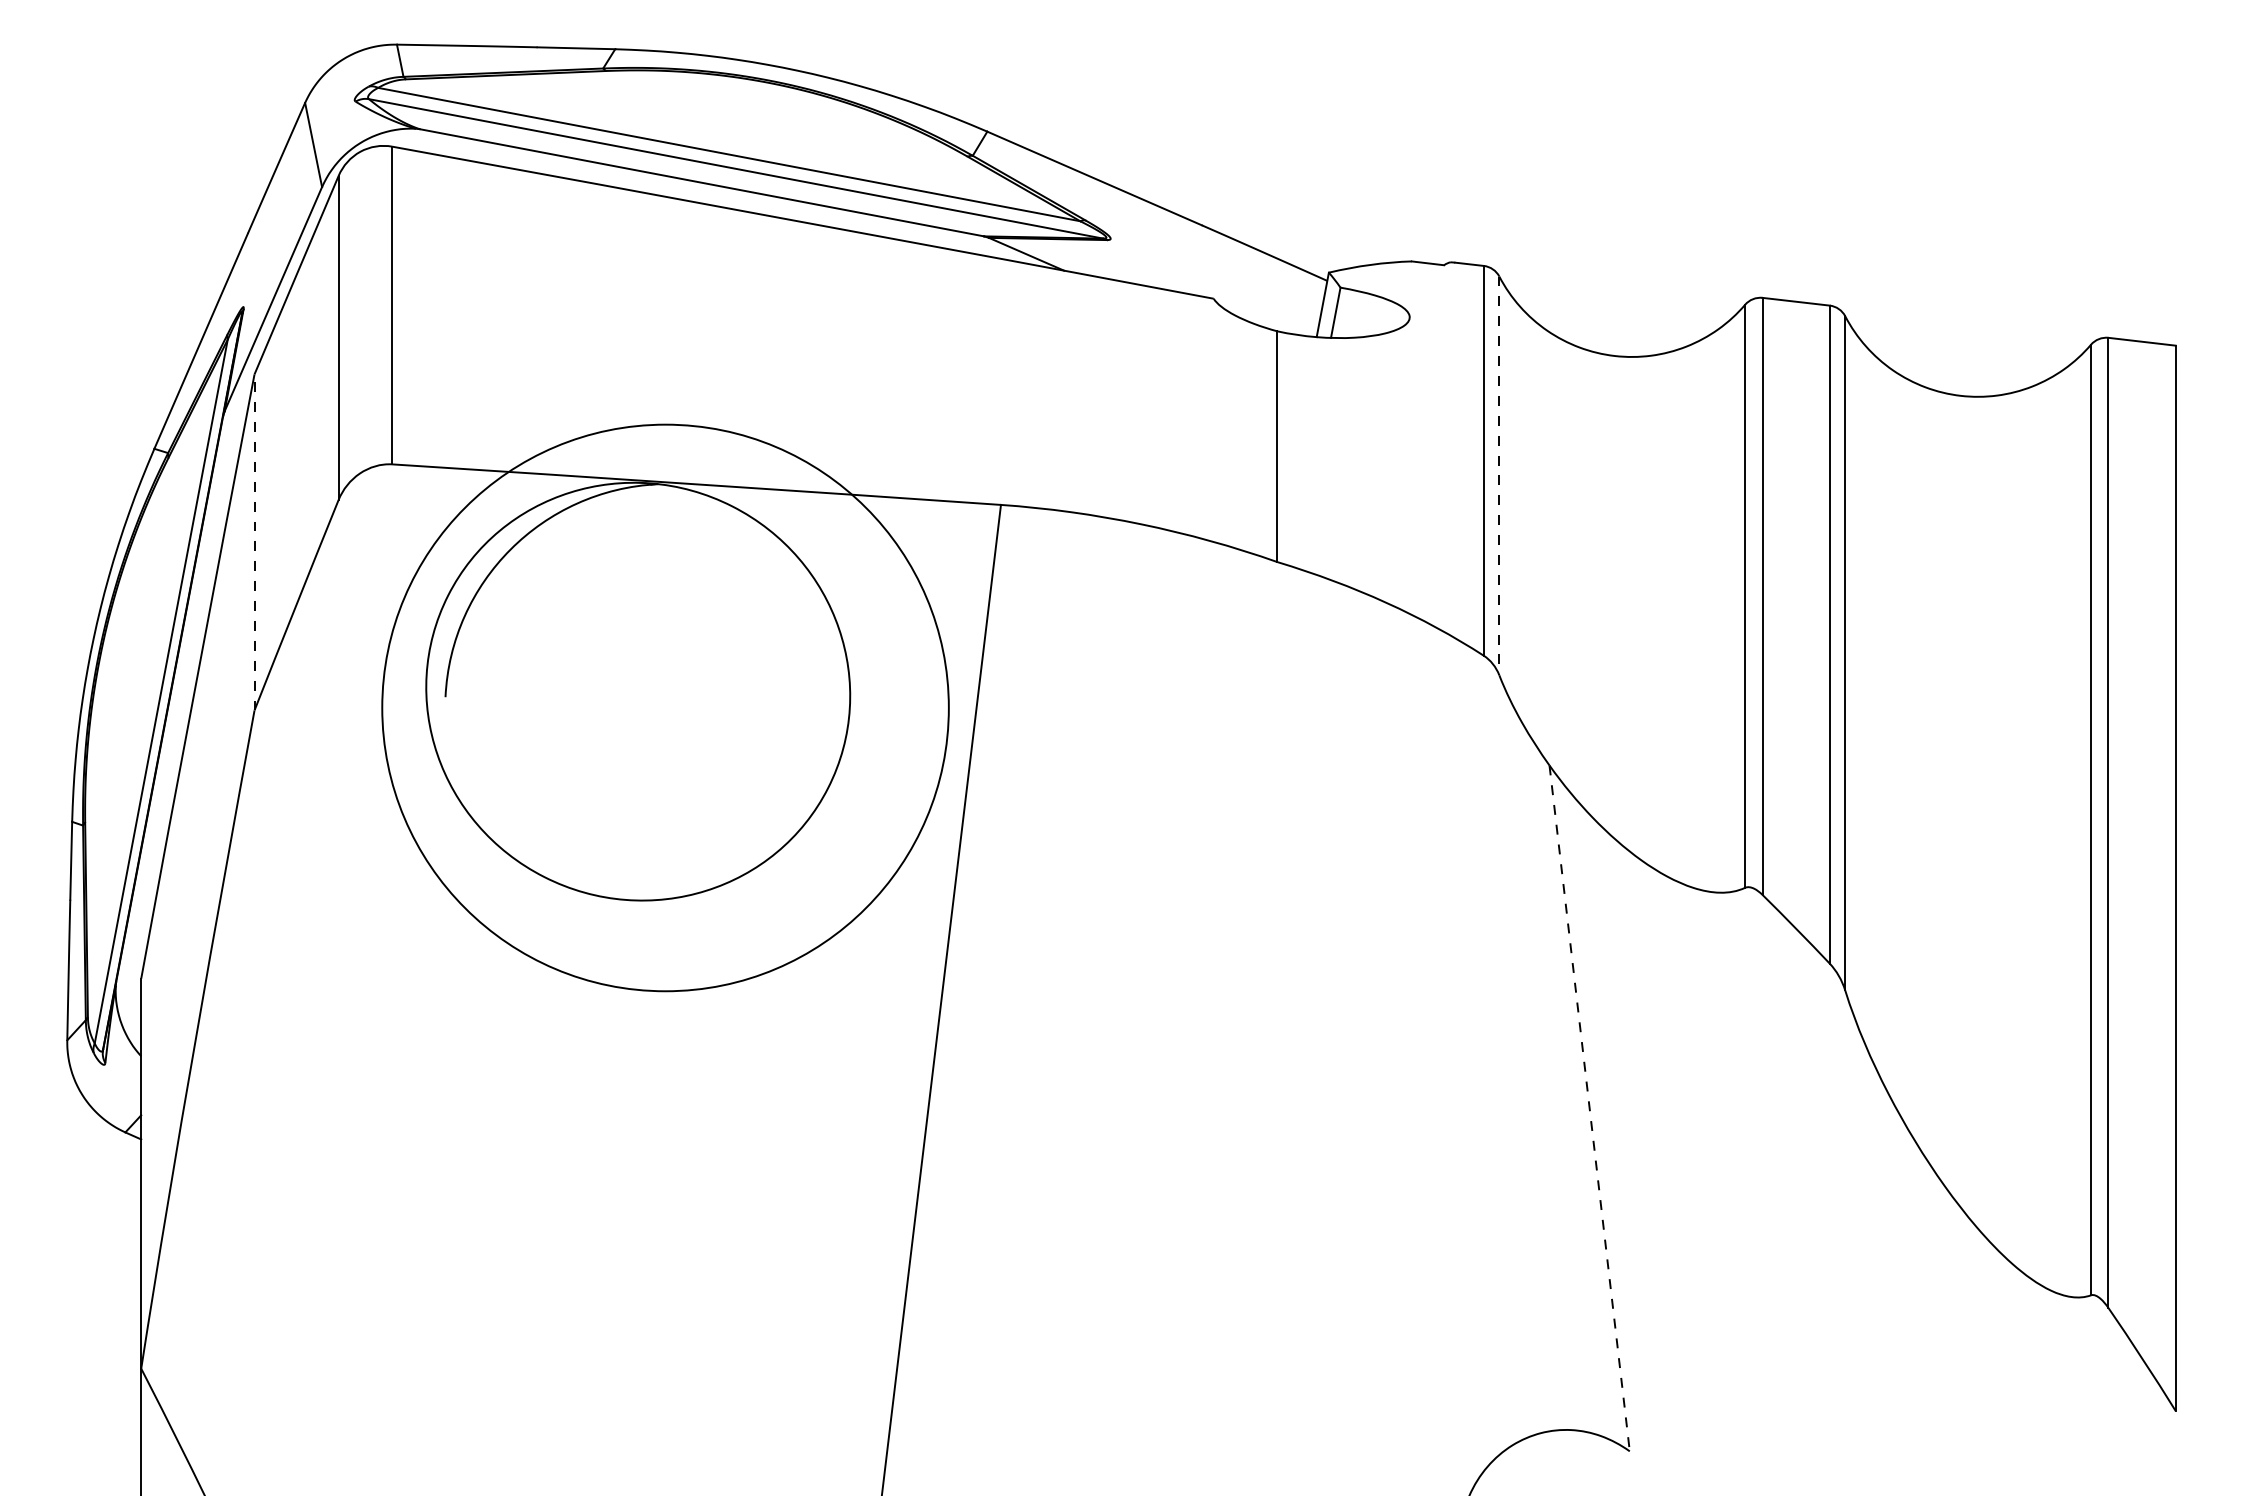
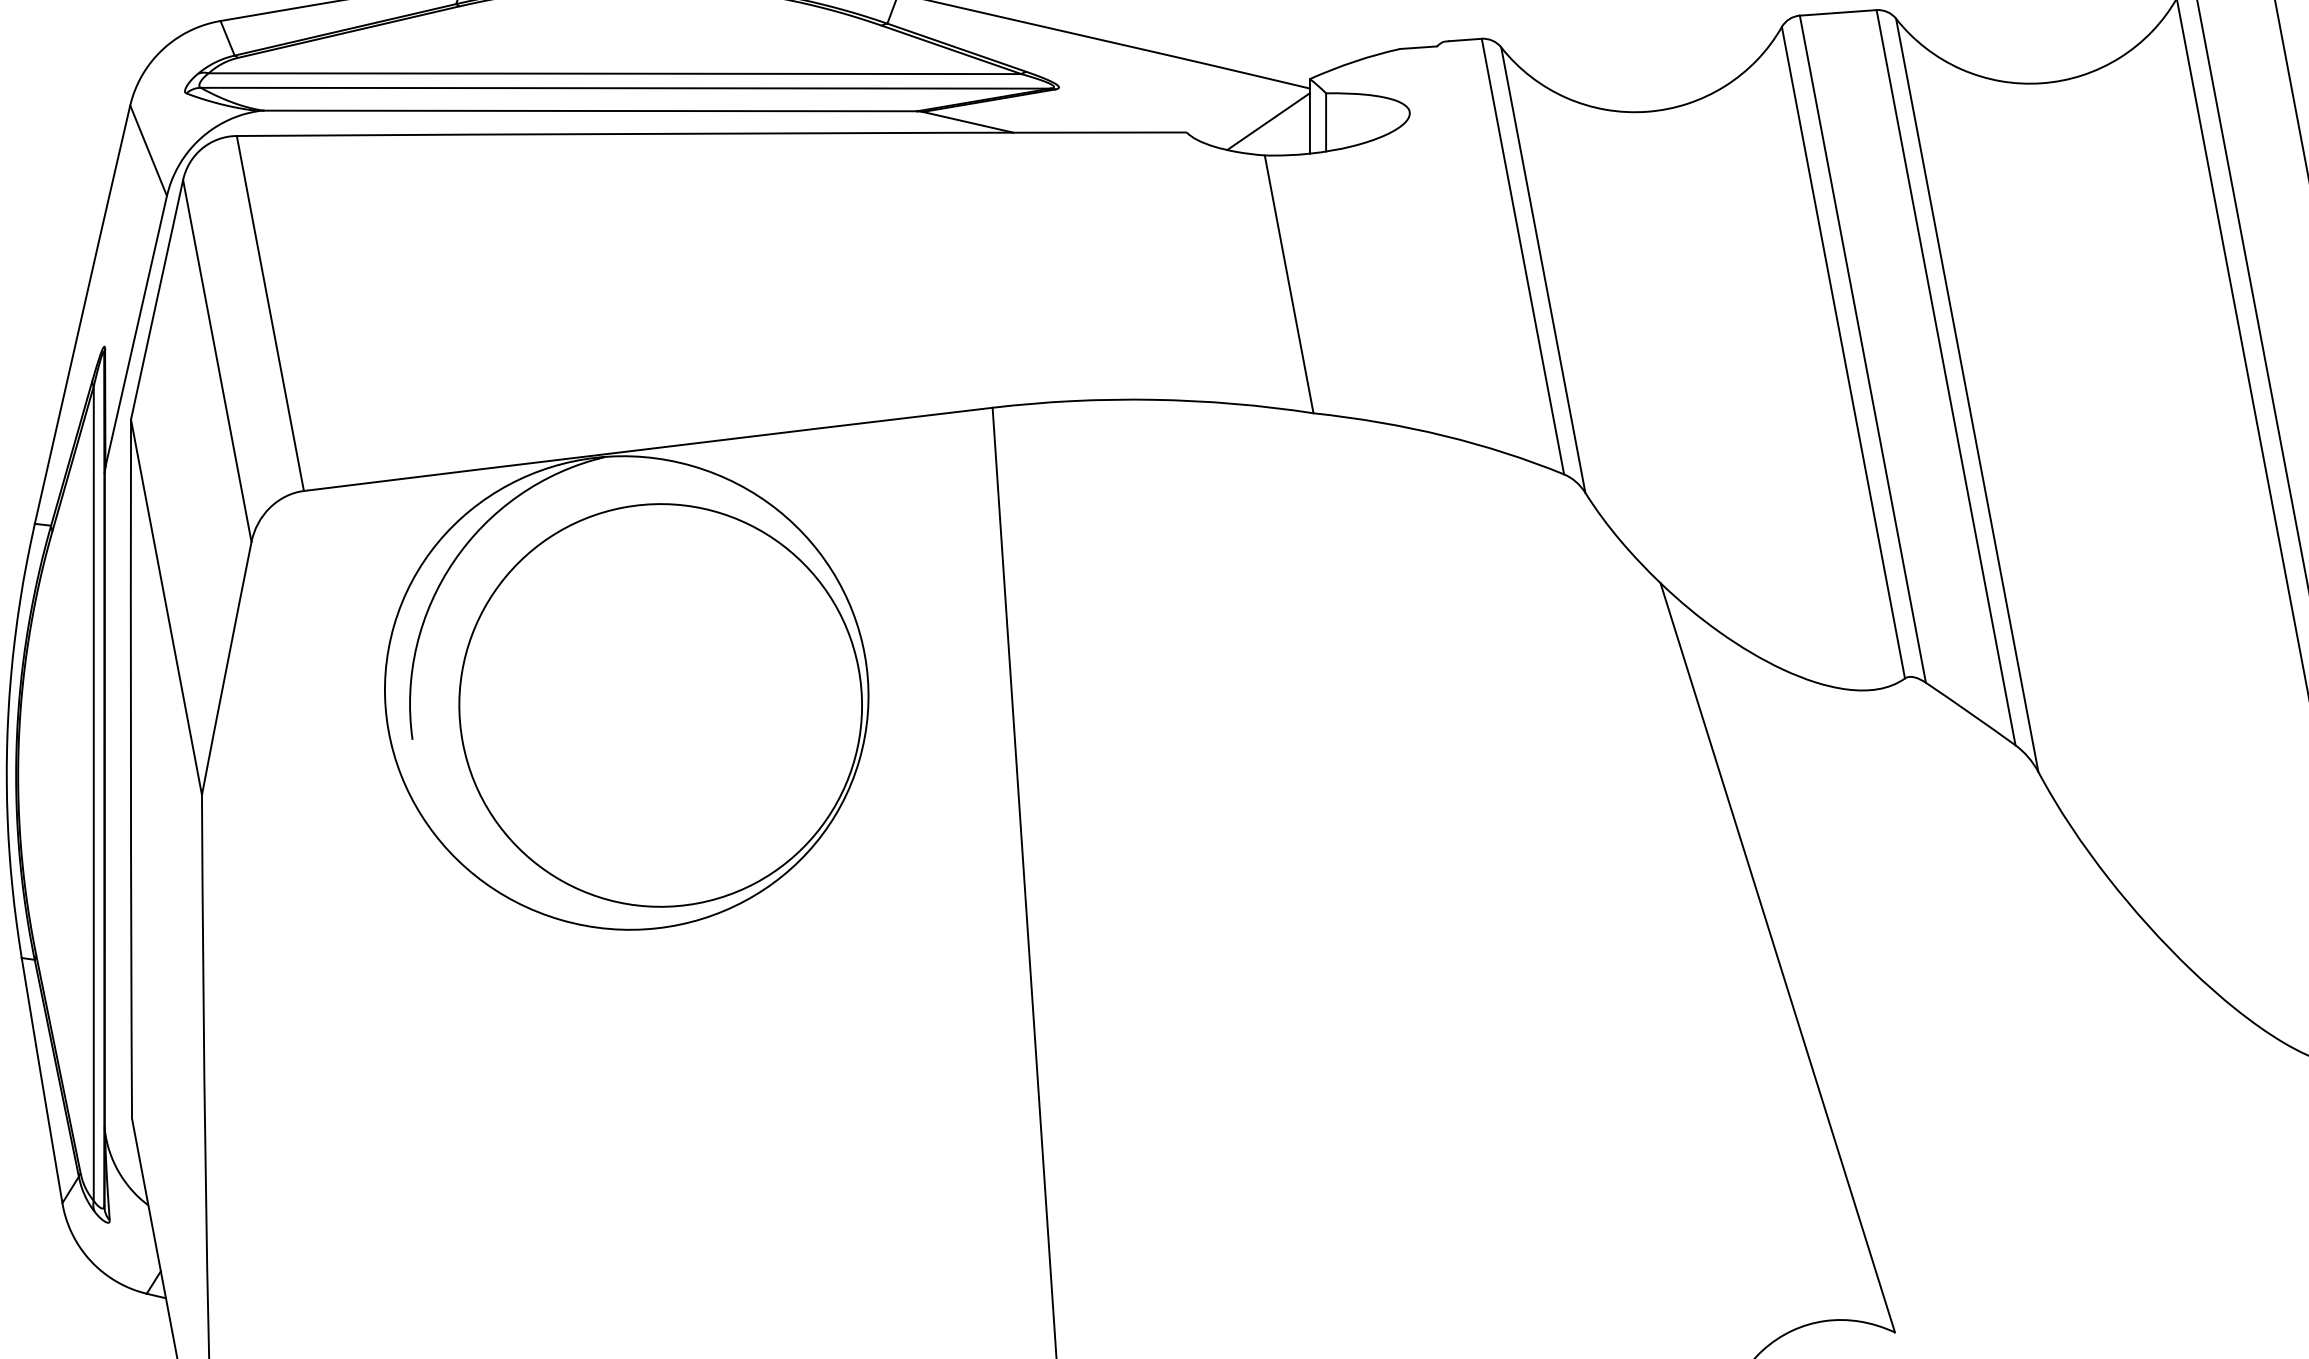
line: (1285, 302) -> (1267, 121), added
line: (1499, 476) -> (1543, 270), dashed -> solid
line: (254, 541) -> (166, 606), dashed -> solid
circle: (665, 707) -> (660, 704), size x0.62
line: (1589, 1108) -> (1777, 957), dashed -> solid

